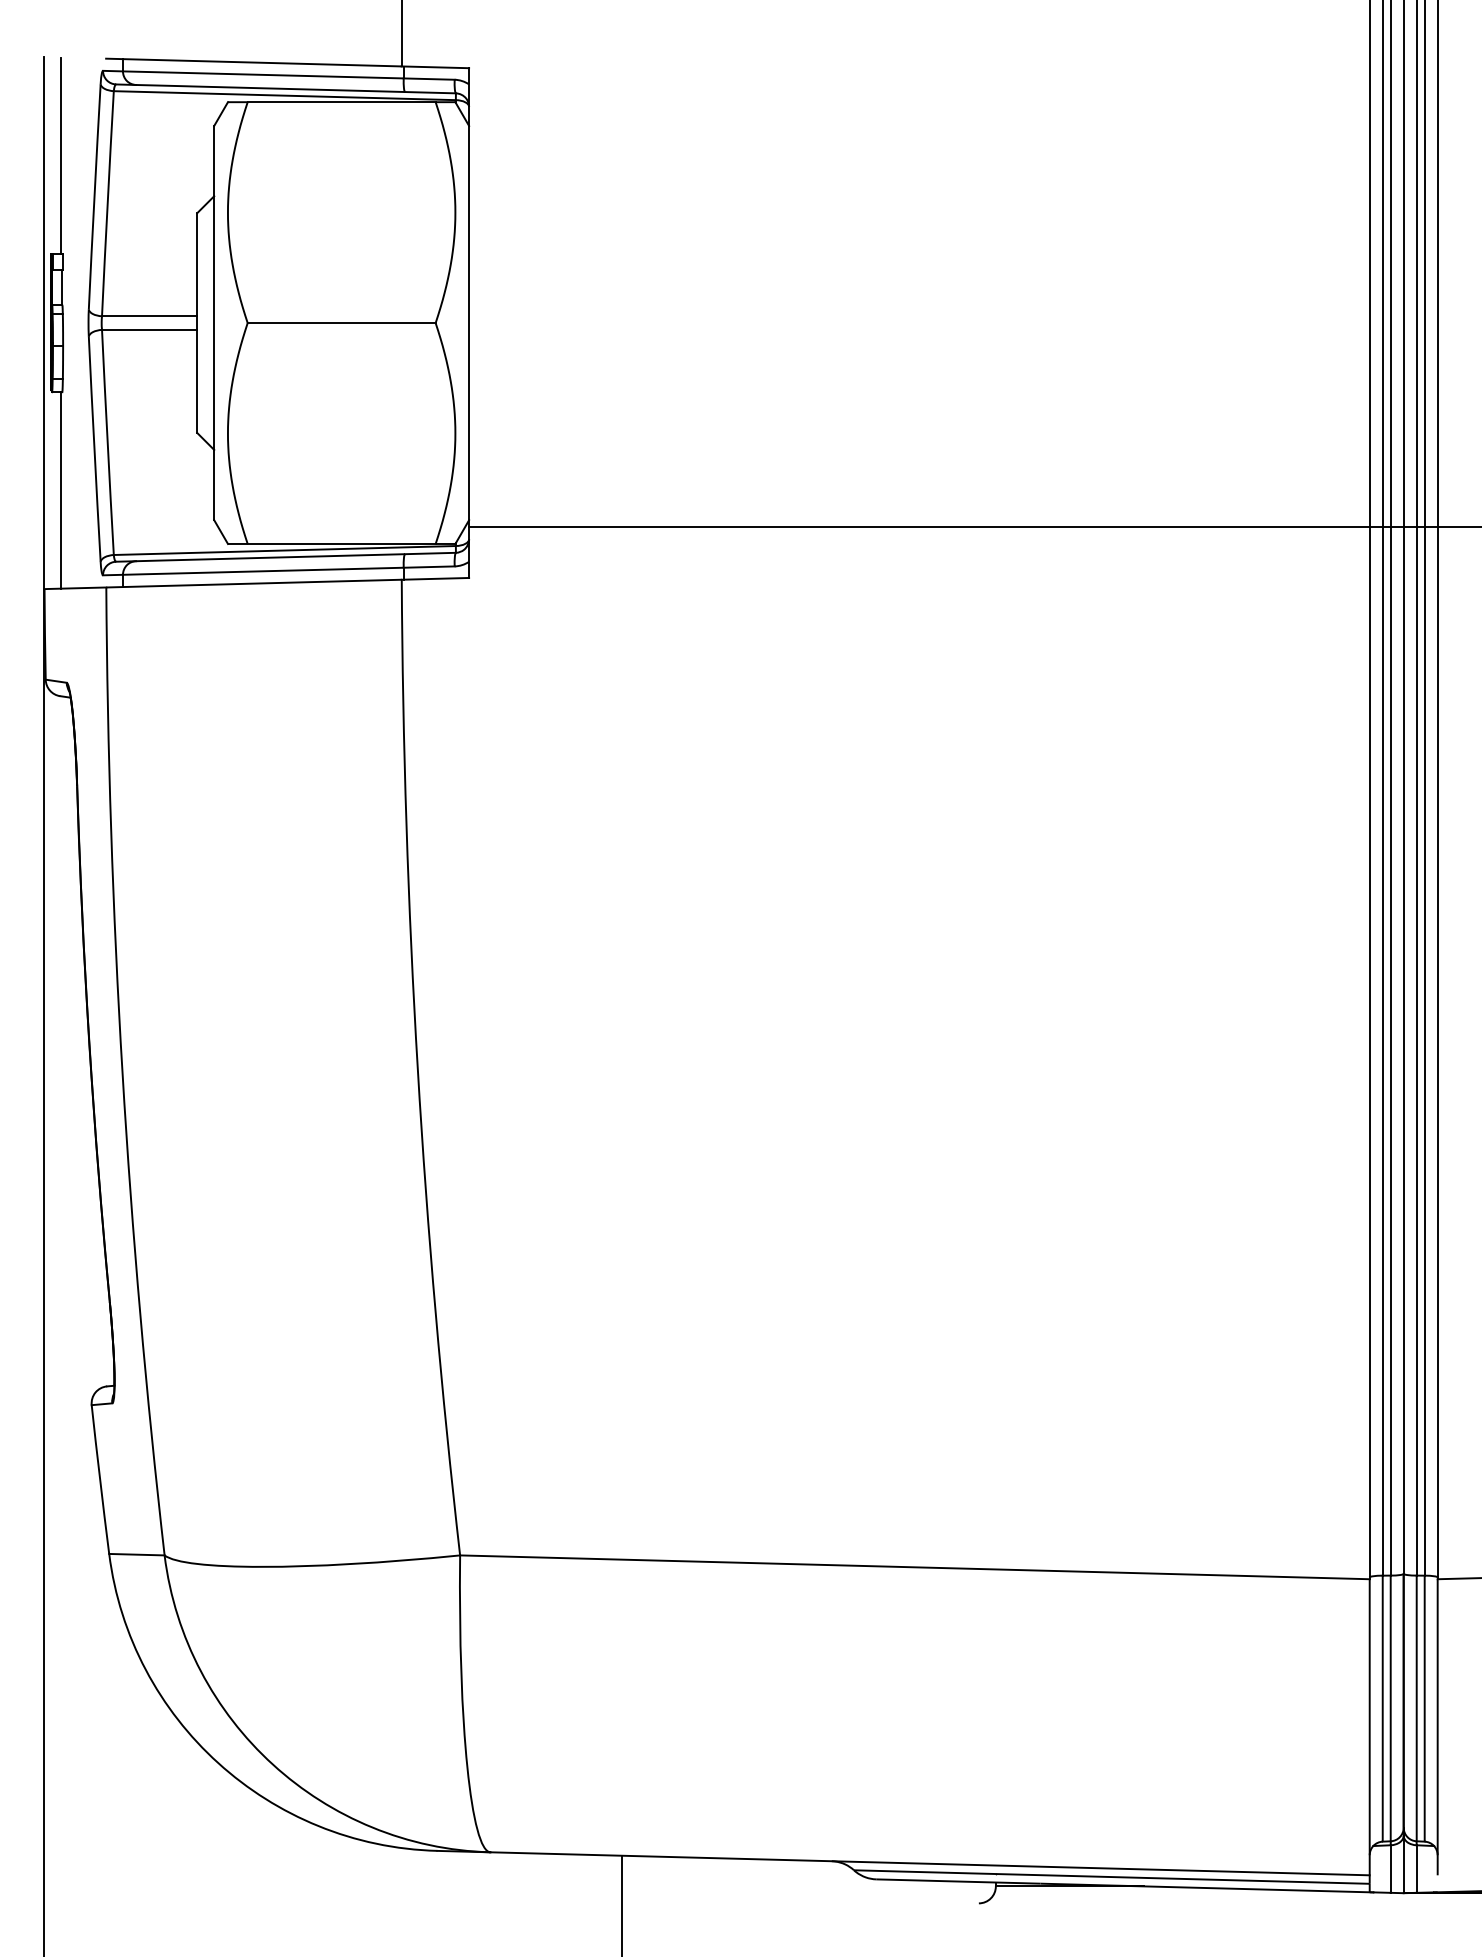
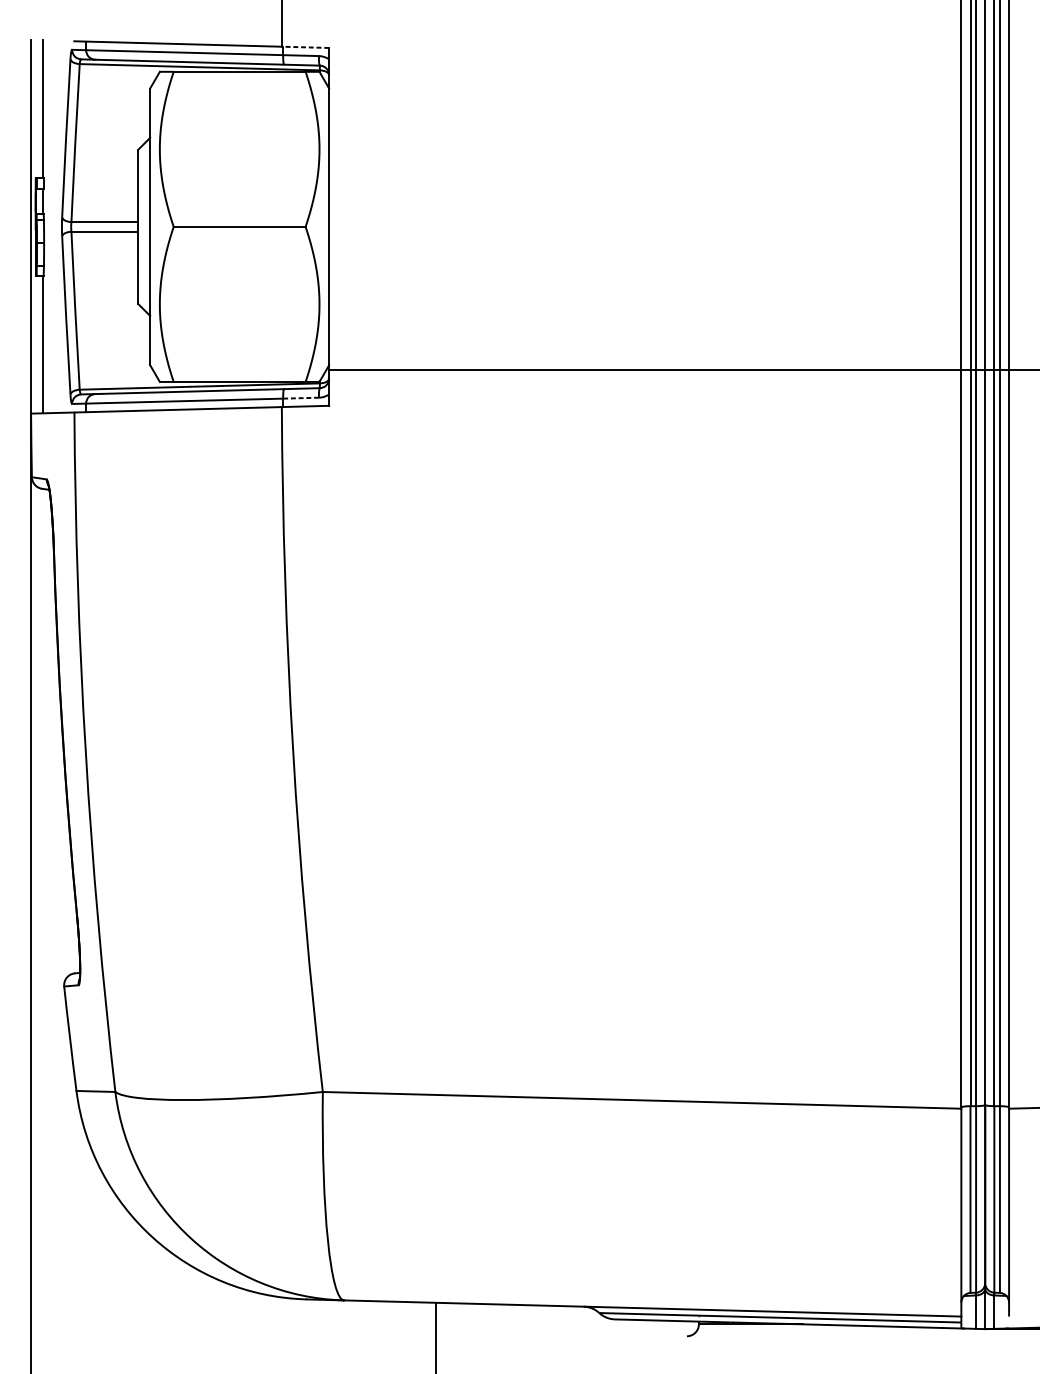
line: (435, 67) -> (305, 47), solid -> dashed
line: (428, 567) -> (300, 398), solid -> dashed

